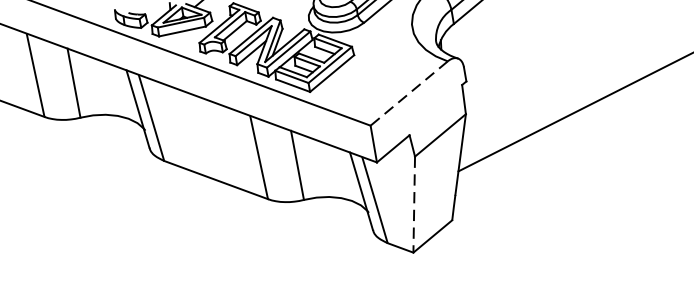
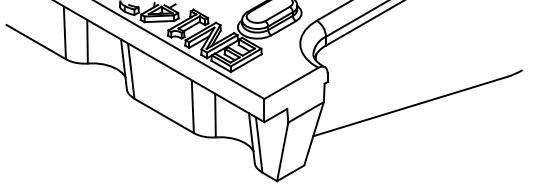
line: (407, 93) -> (290, 83), dashed -> solid
line: (413, 204) -> (282, 151), dashed -> solid

